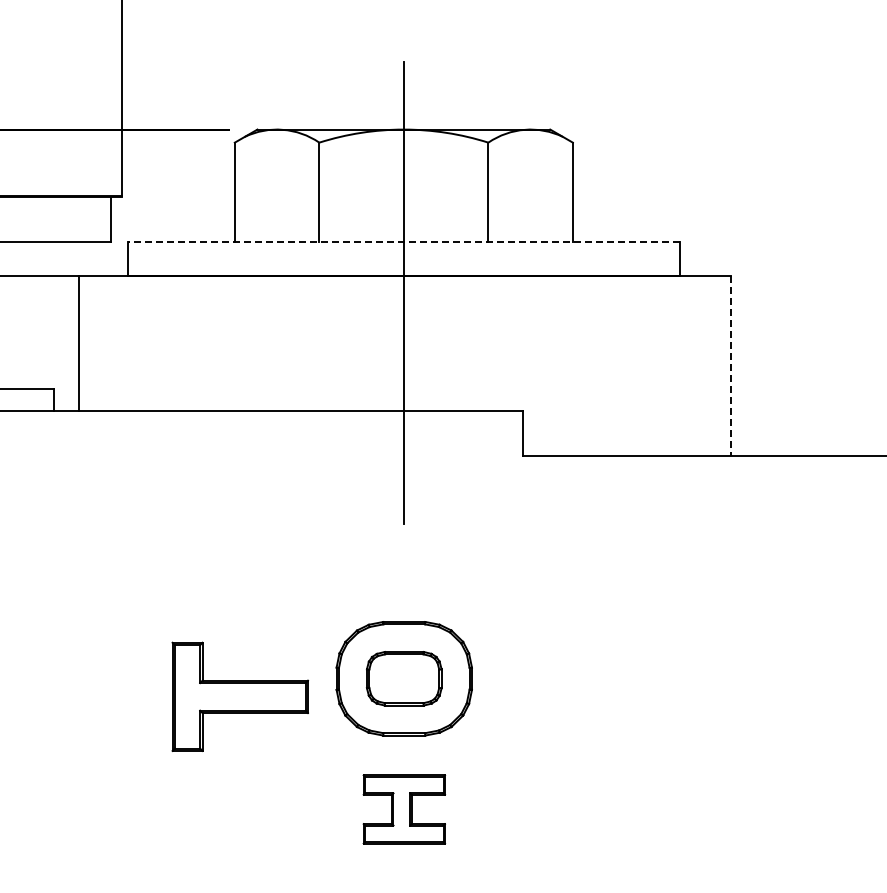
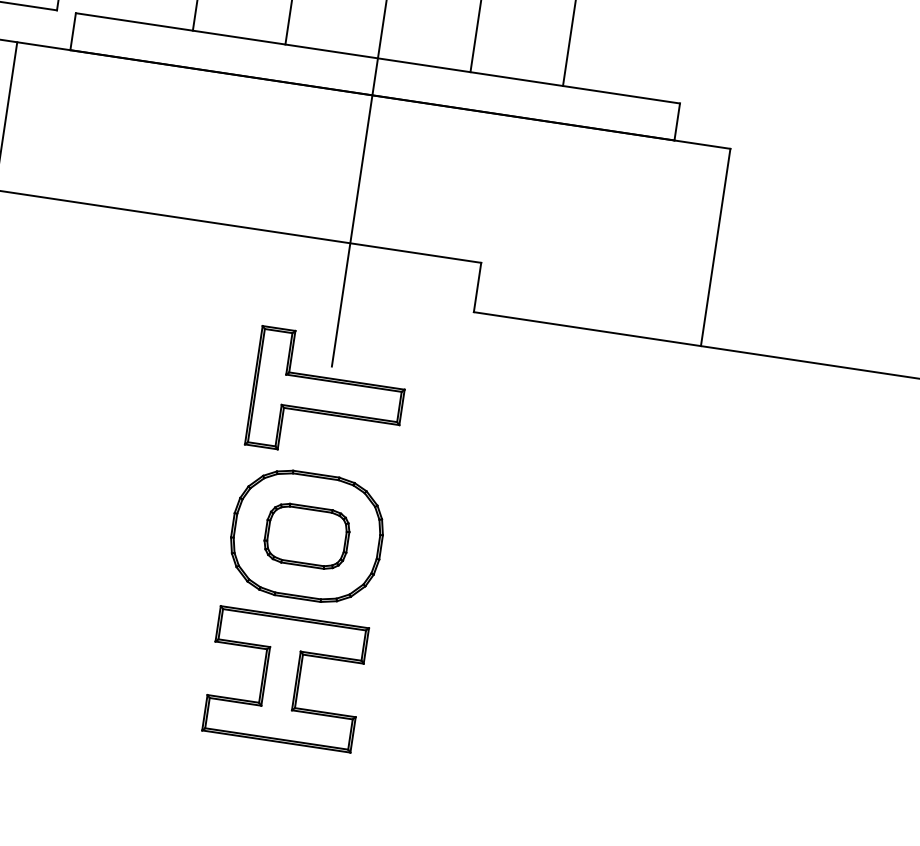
line: (403, 242) -> (377, 58), dashed -> solid
line: (730, 366) -> (715, 247), dashed -> solid
part: (240, 696) -> (328, 395), moved
part: (404, 809) -> (285, 679), size x1.67

